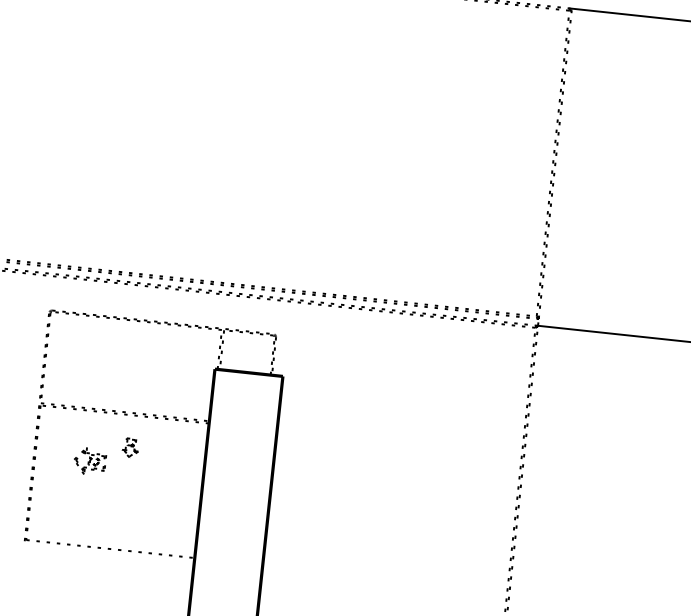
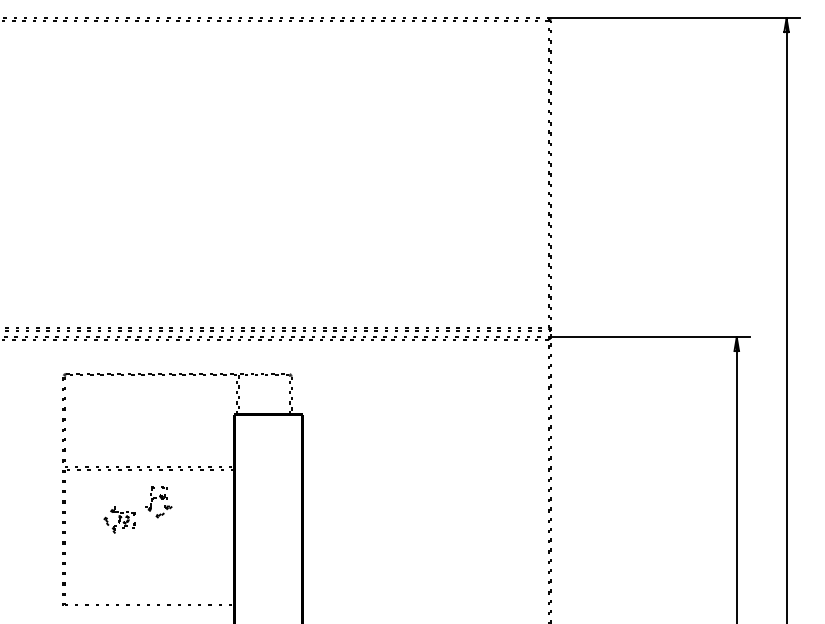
part: (130, 448) -> (158, 502), size x1.67

